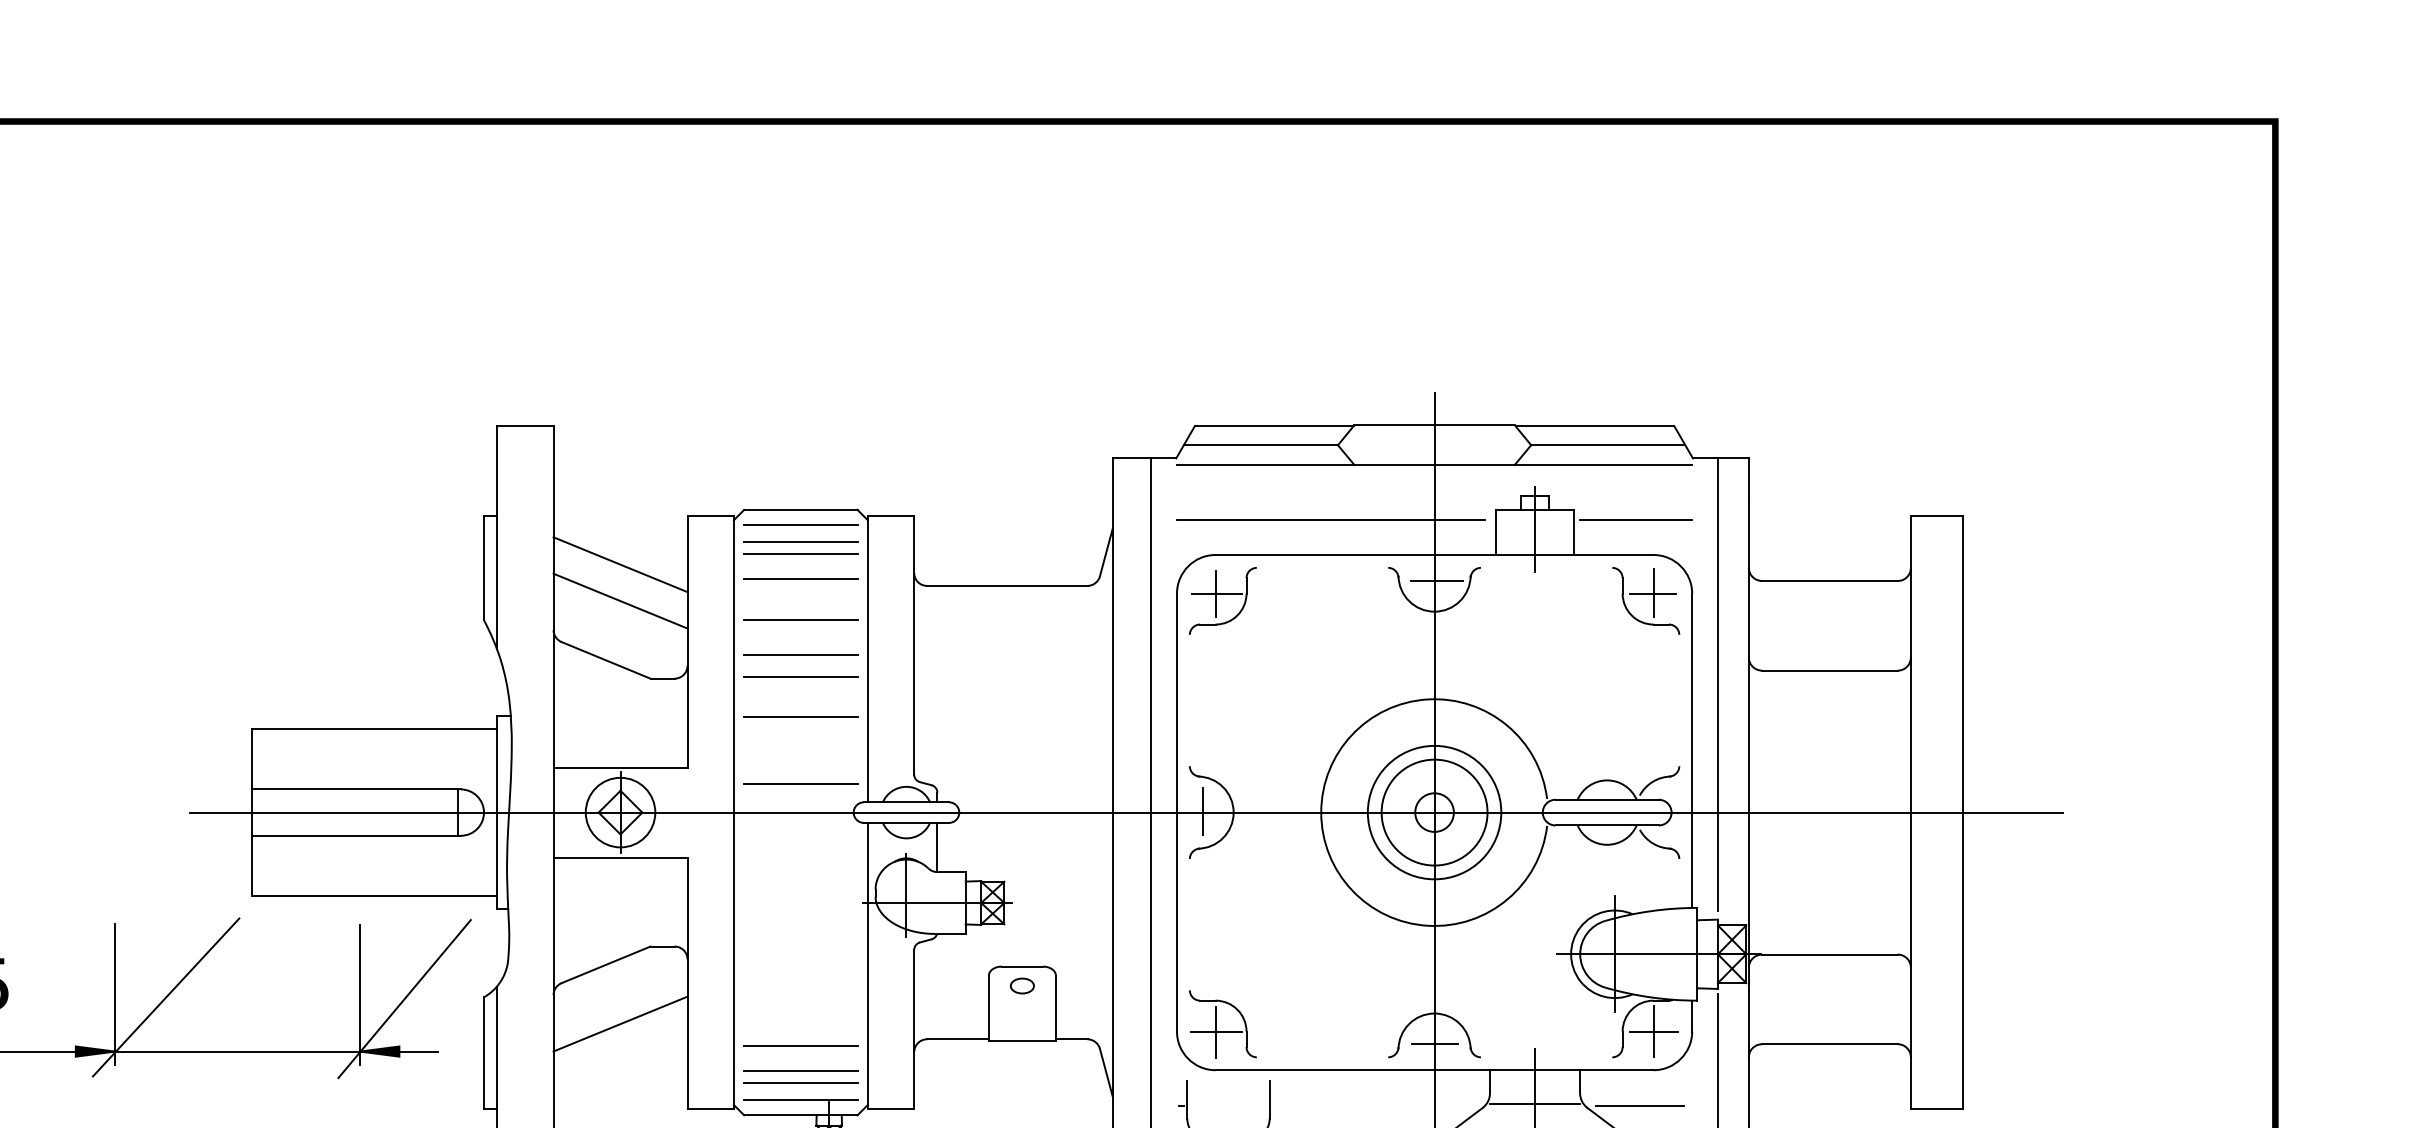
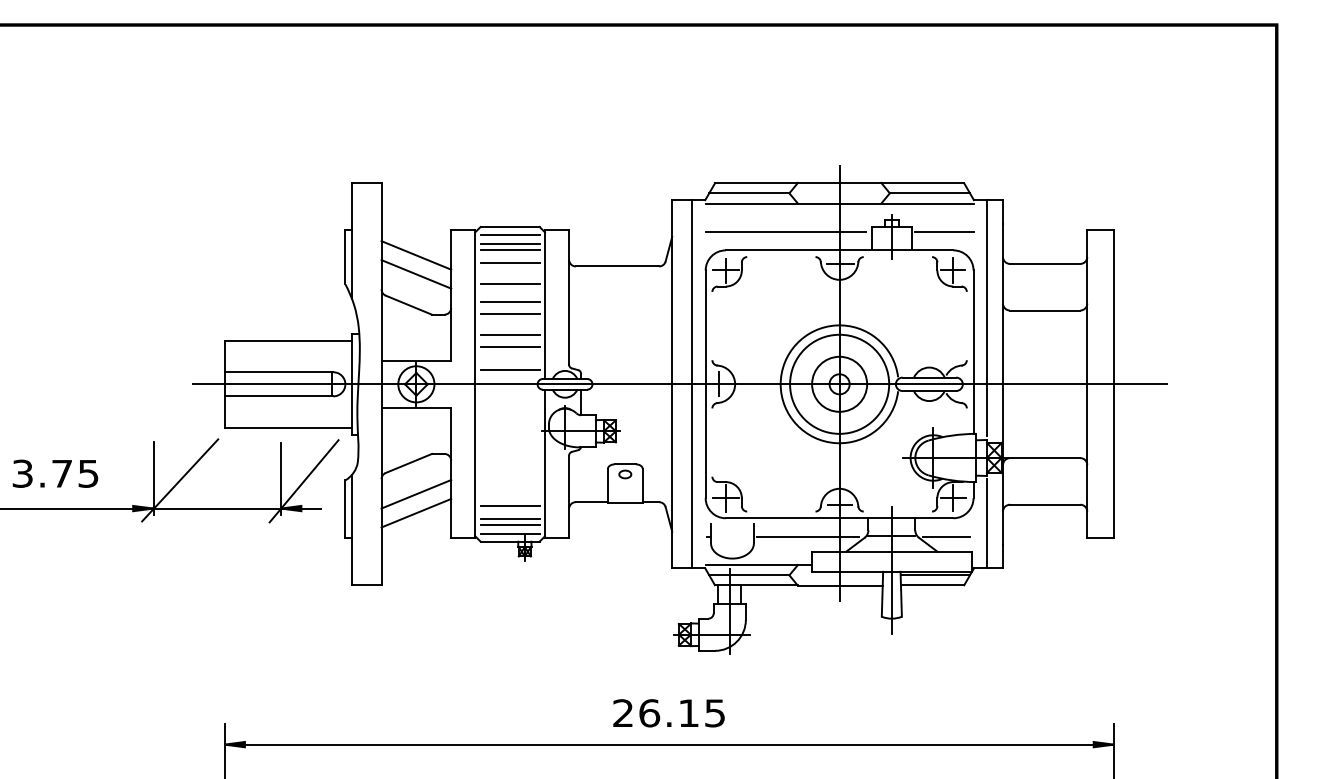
line: (799, 741) -> (509, 347), added
circle: (1434, 811) -> (839, 383), size x1.43
line: (620, 1059) -> (416, 512), added
line: (1372, 1105) -> (807, 536), added

